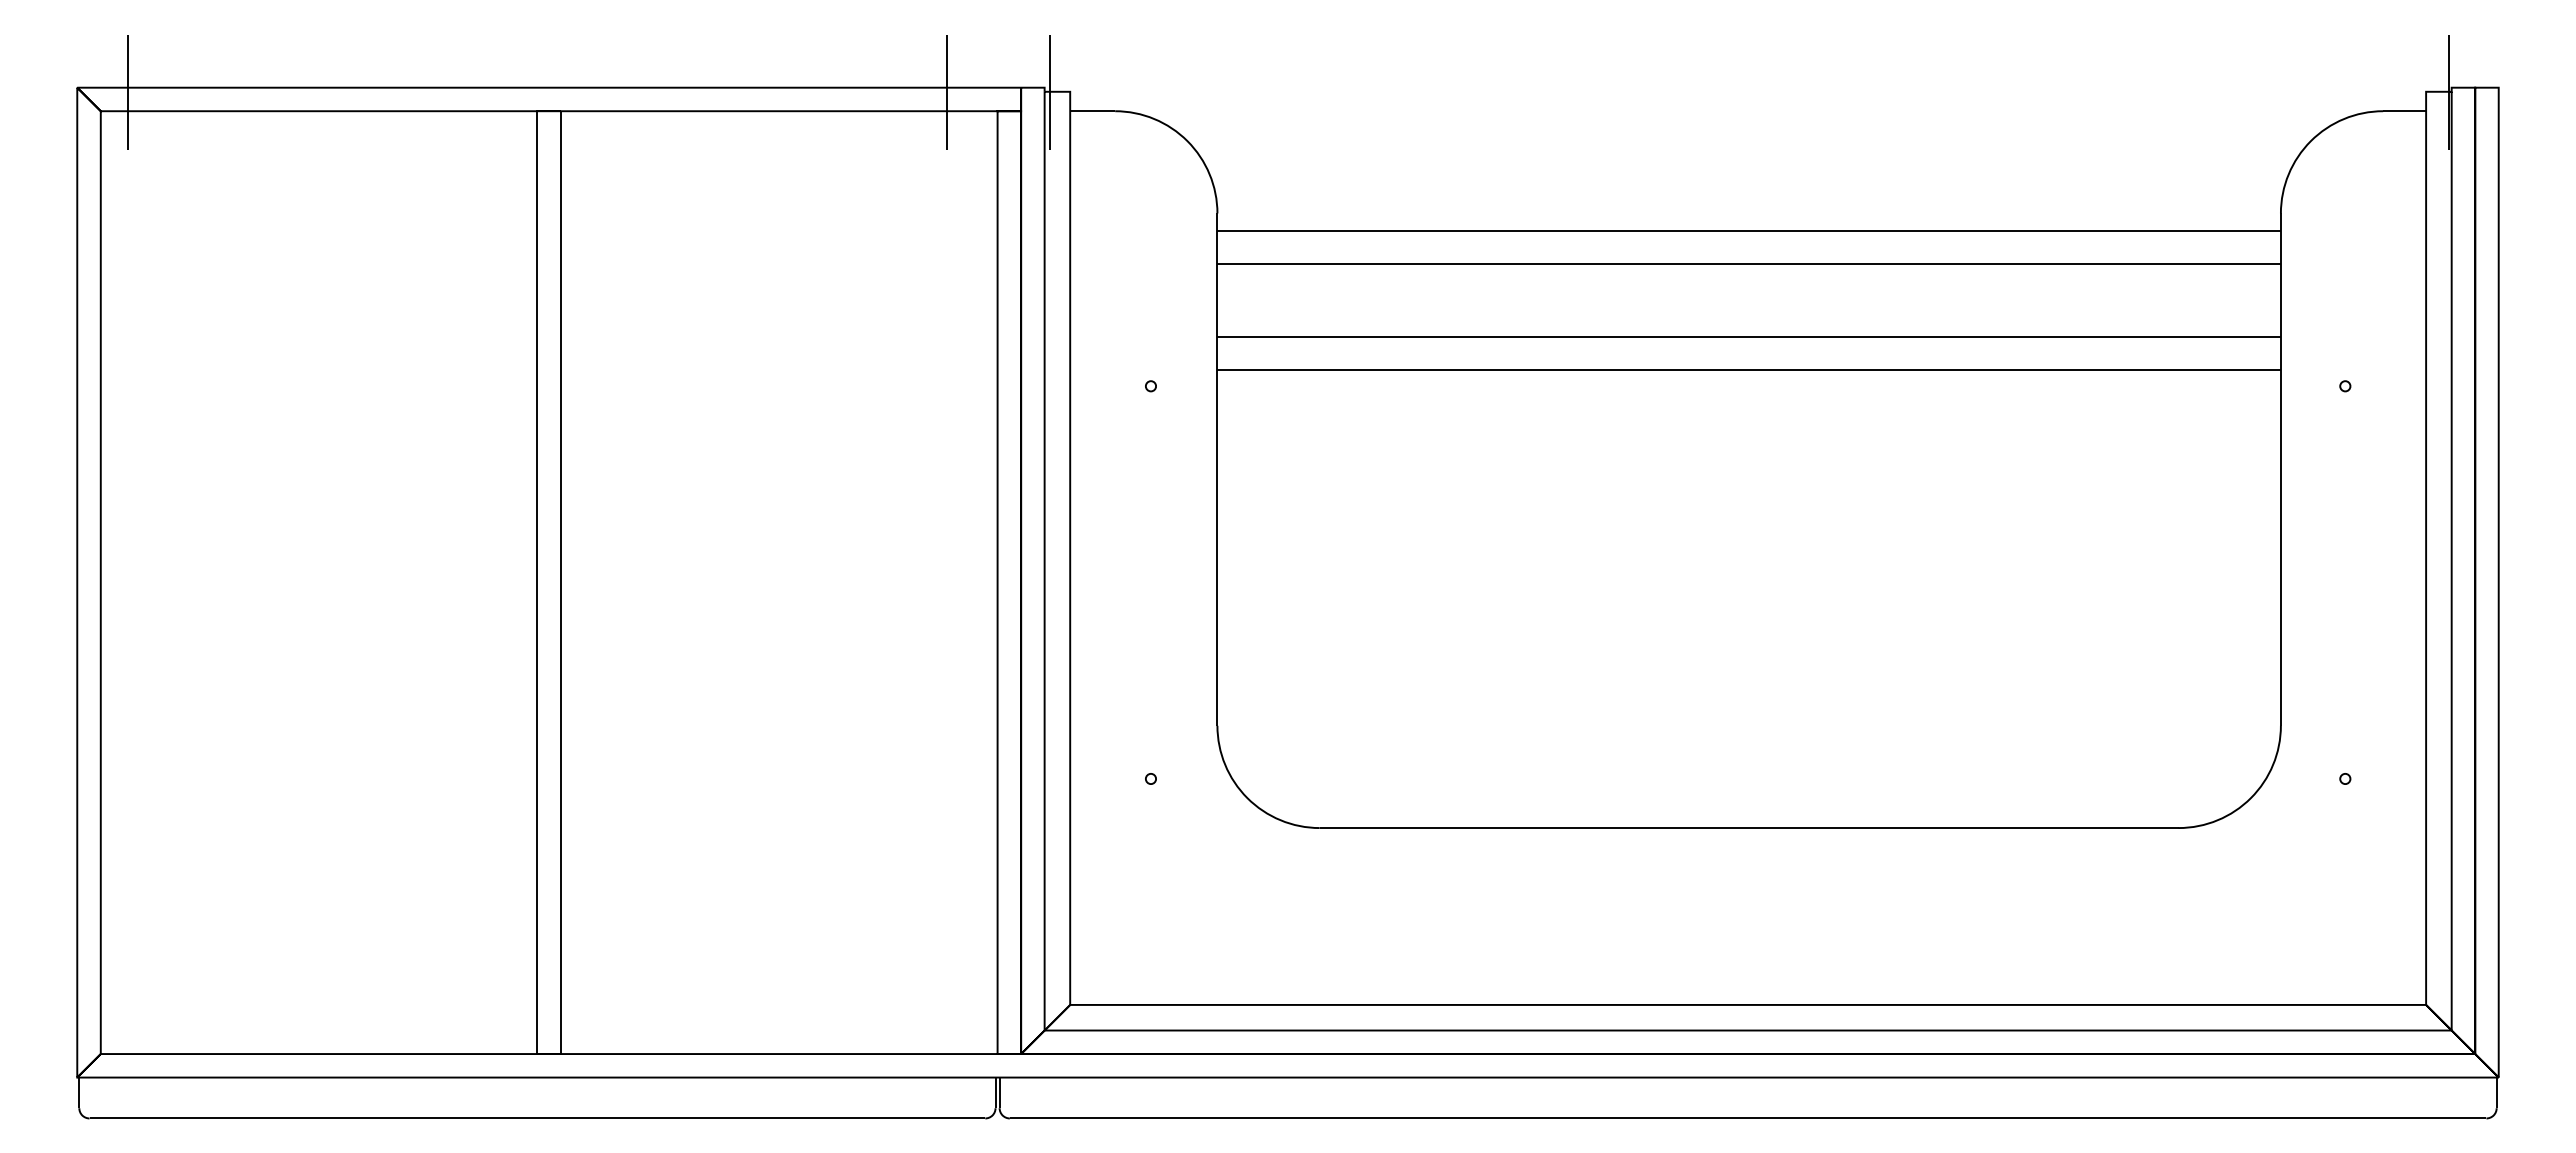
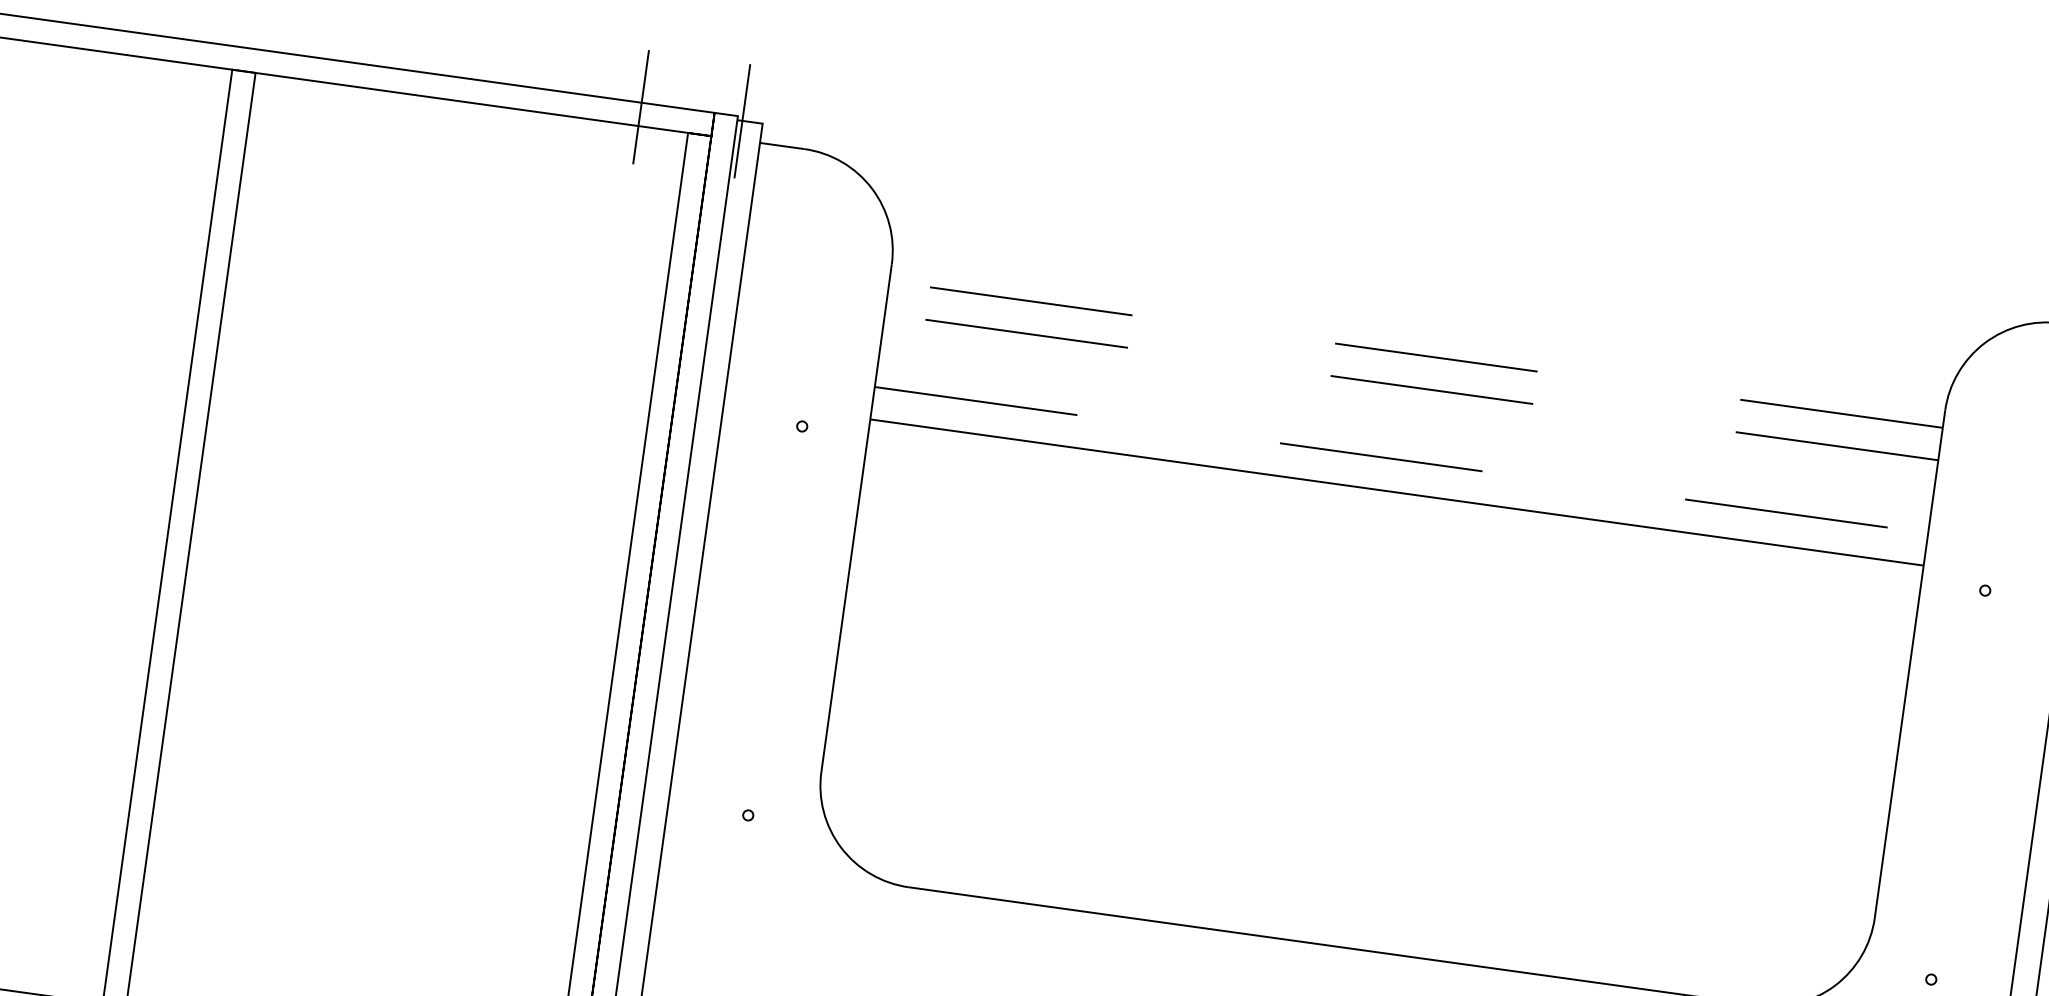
line: (1749, 230) -> (1416, 354), solid -> dashed
line: (1749, 263) -> (1411, 387), solid -> dashed
line: (1749, 337) -> (1401, 460), solid -> dashed

